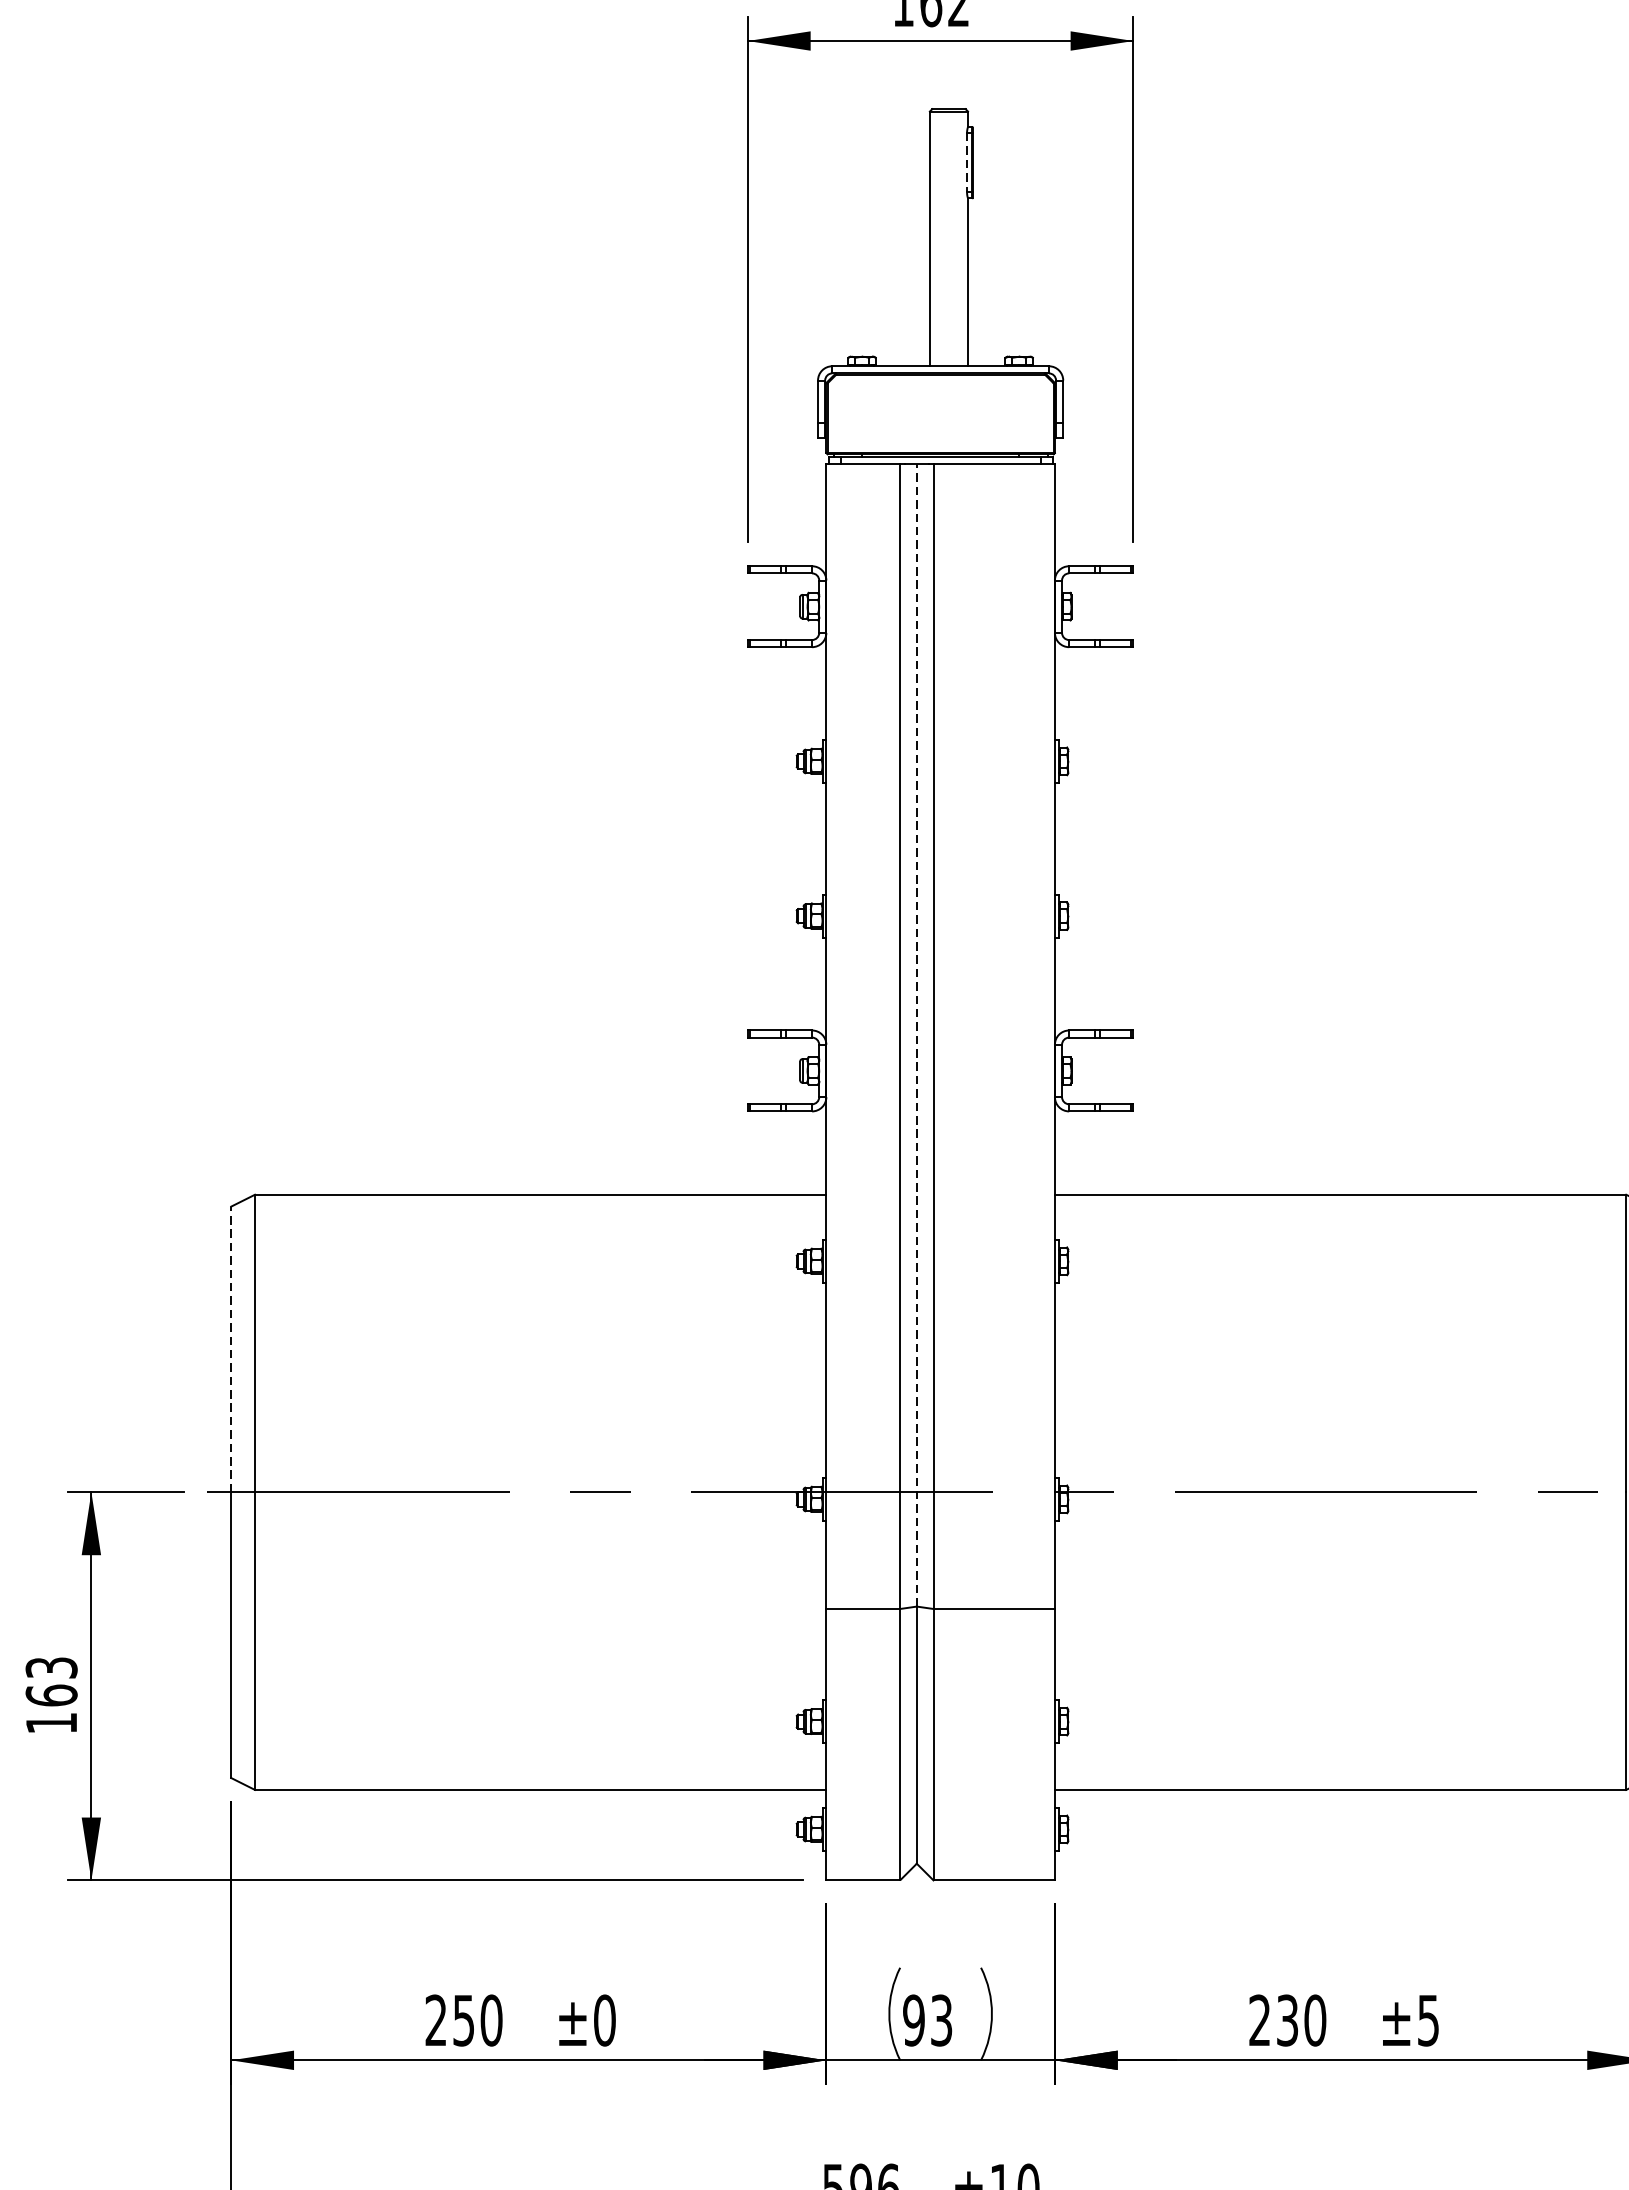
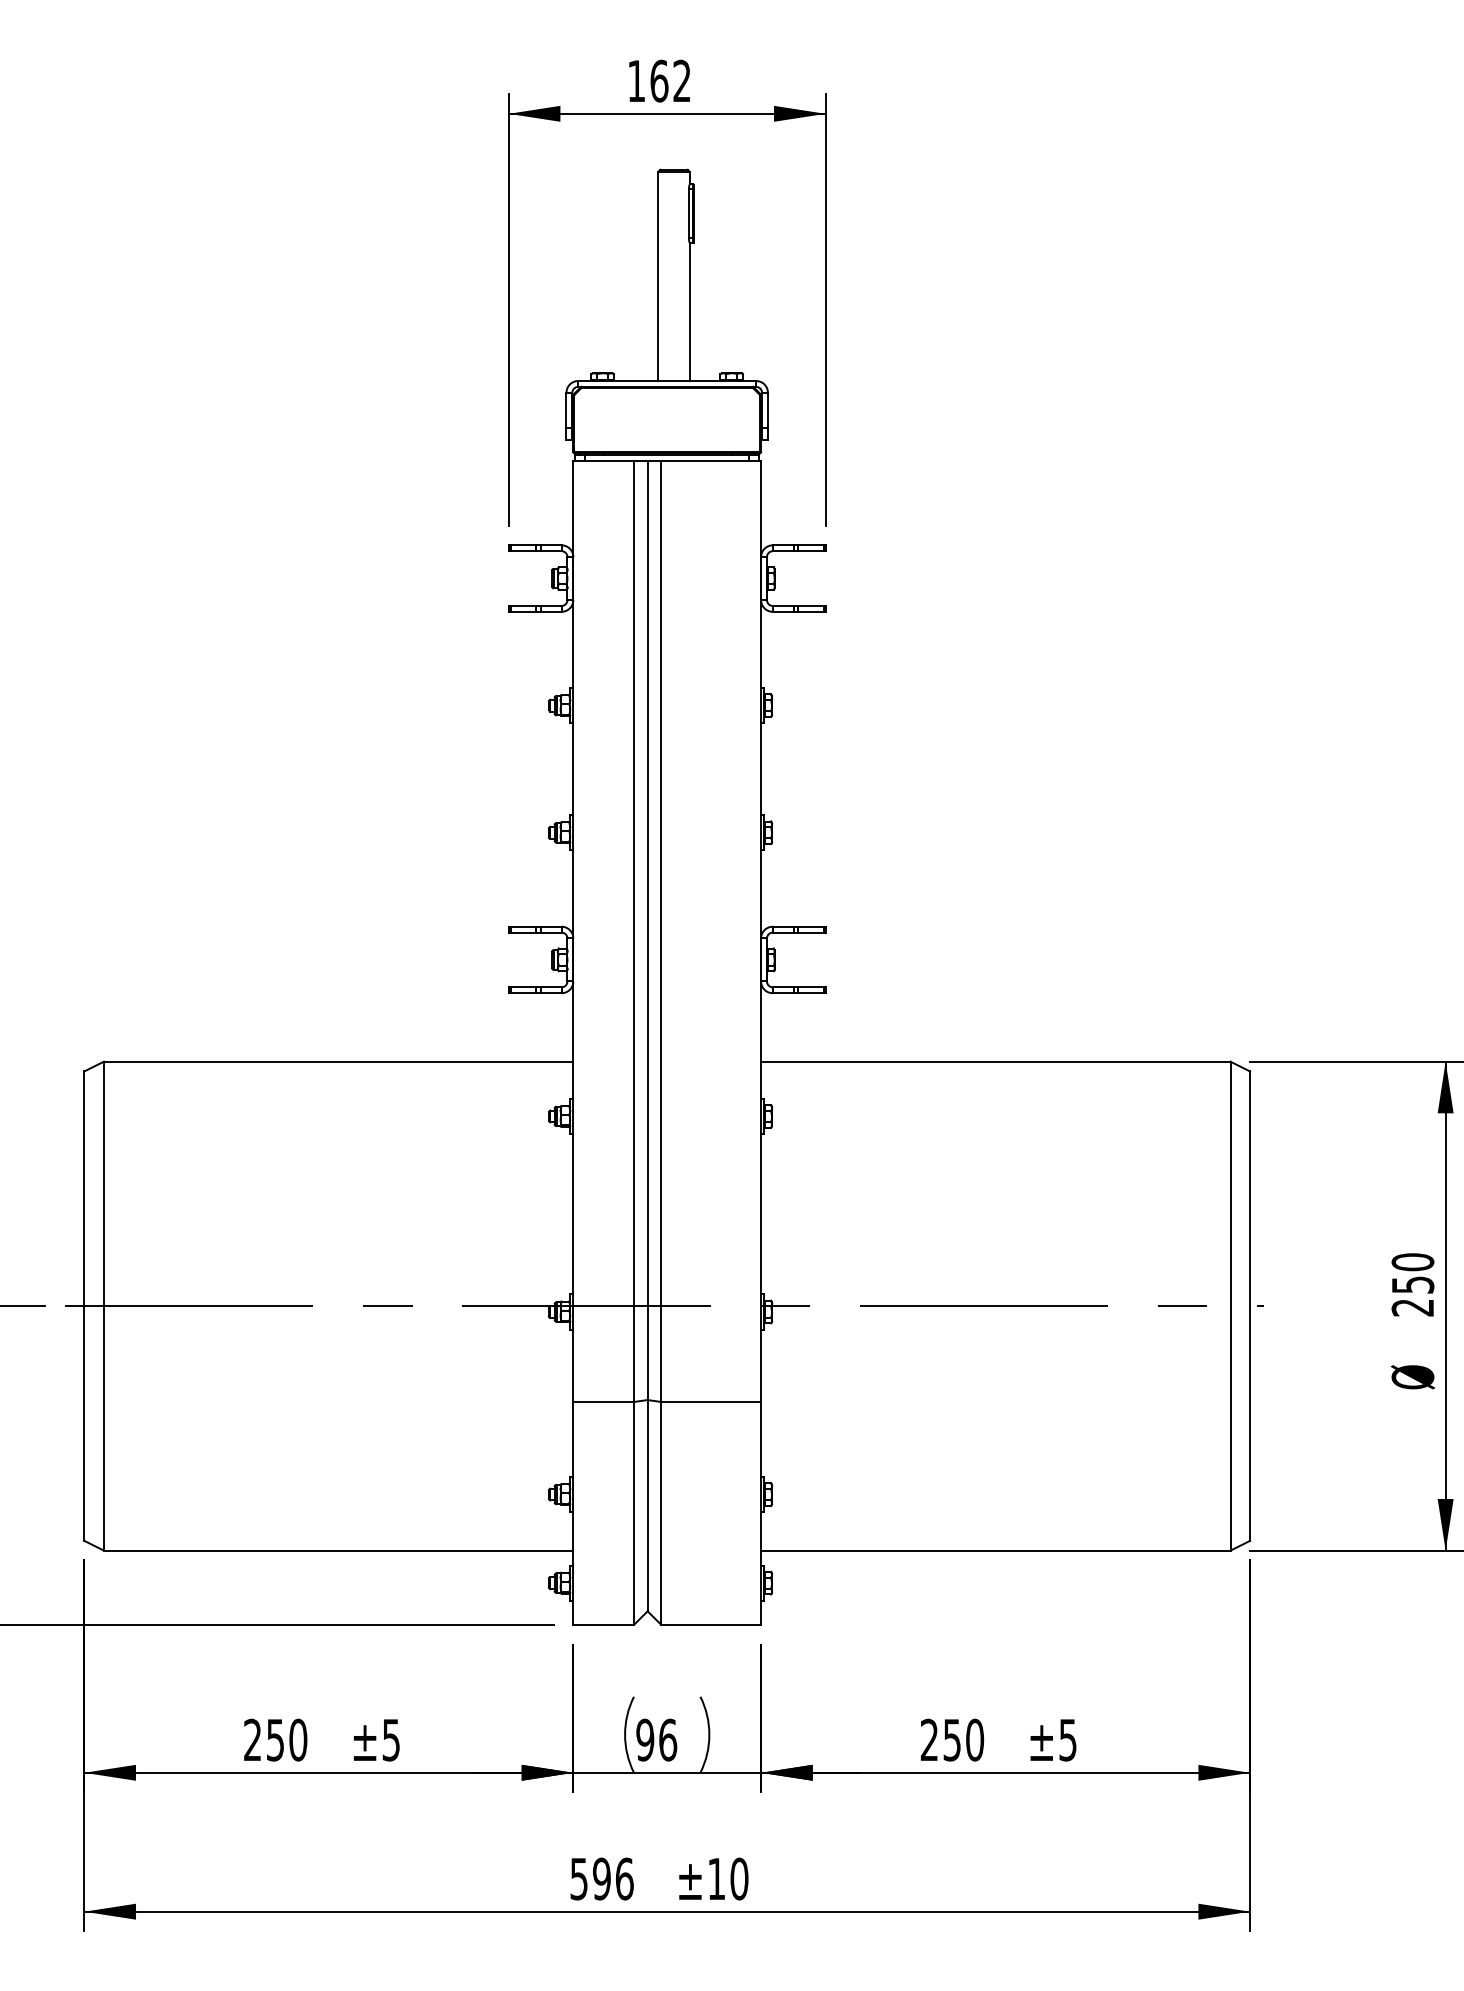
line: (966, 163) -> (688, 214), dashed -> solid
line: (916, 1035) -> (647, 930), dashed -> solid
line: (231, 1349) -> (84, 1188), dashed -> solid
text: (605, 2019) -> (391, 1739), ±0 -> ±5
text: (942, 2019) -> (668, 1739), 93 -> 96
text: (1287, 2019) -> (952, 1739), 230 -> 250

